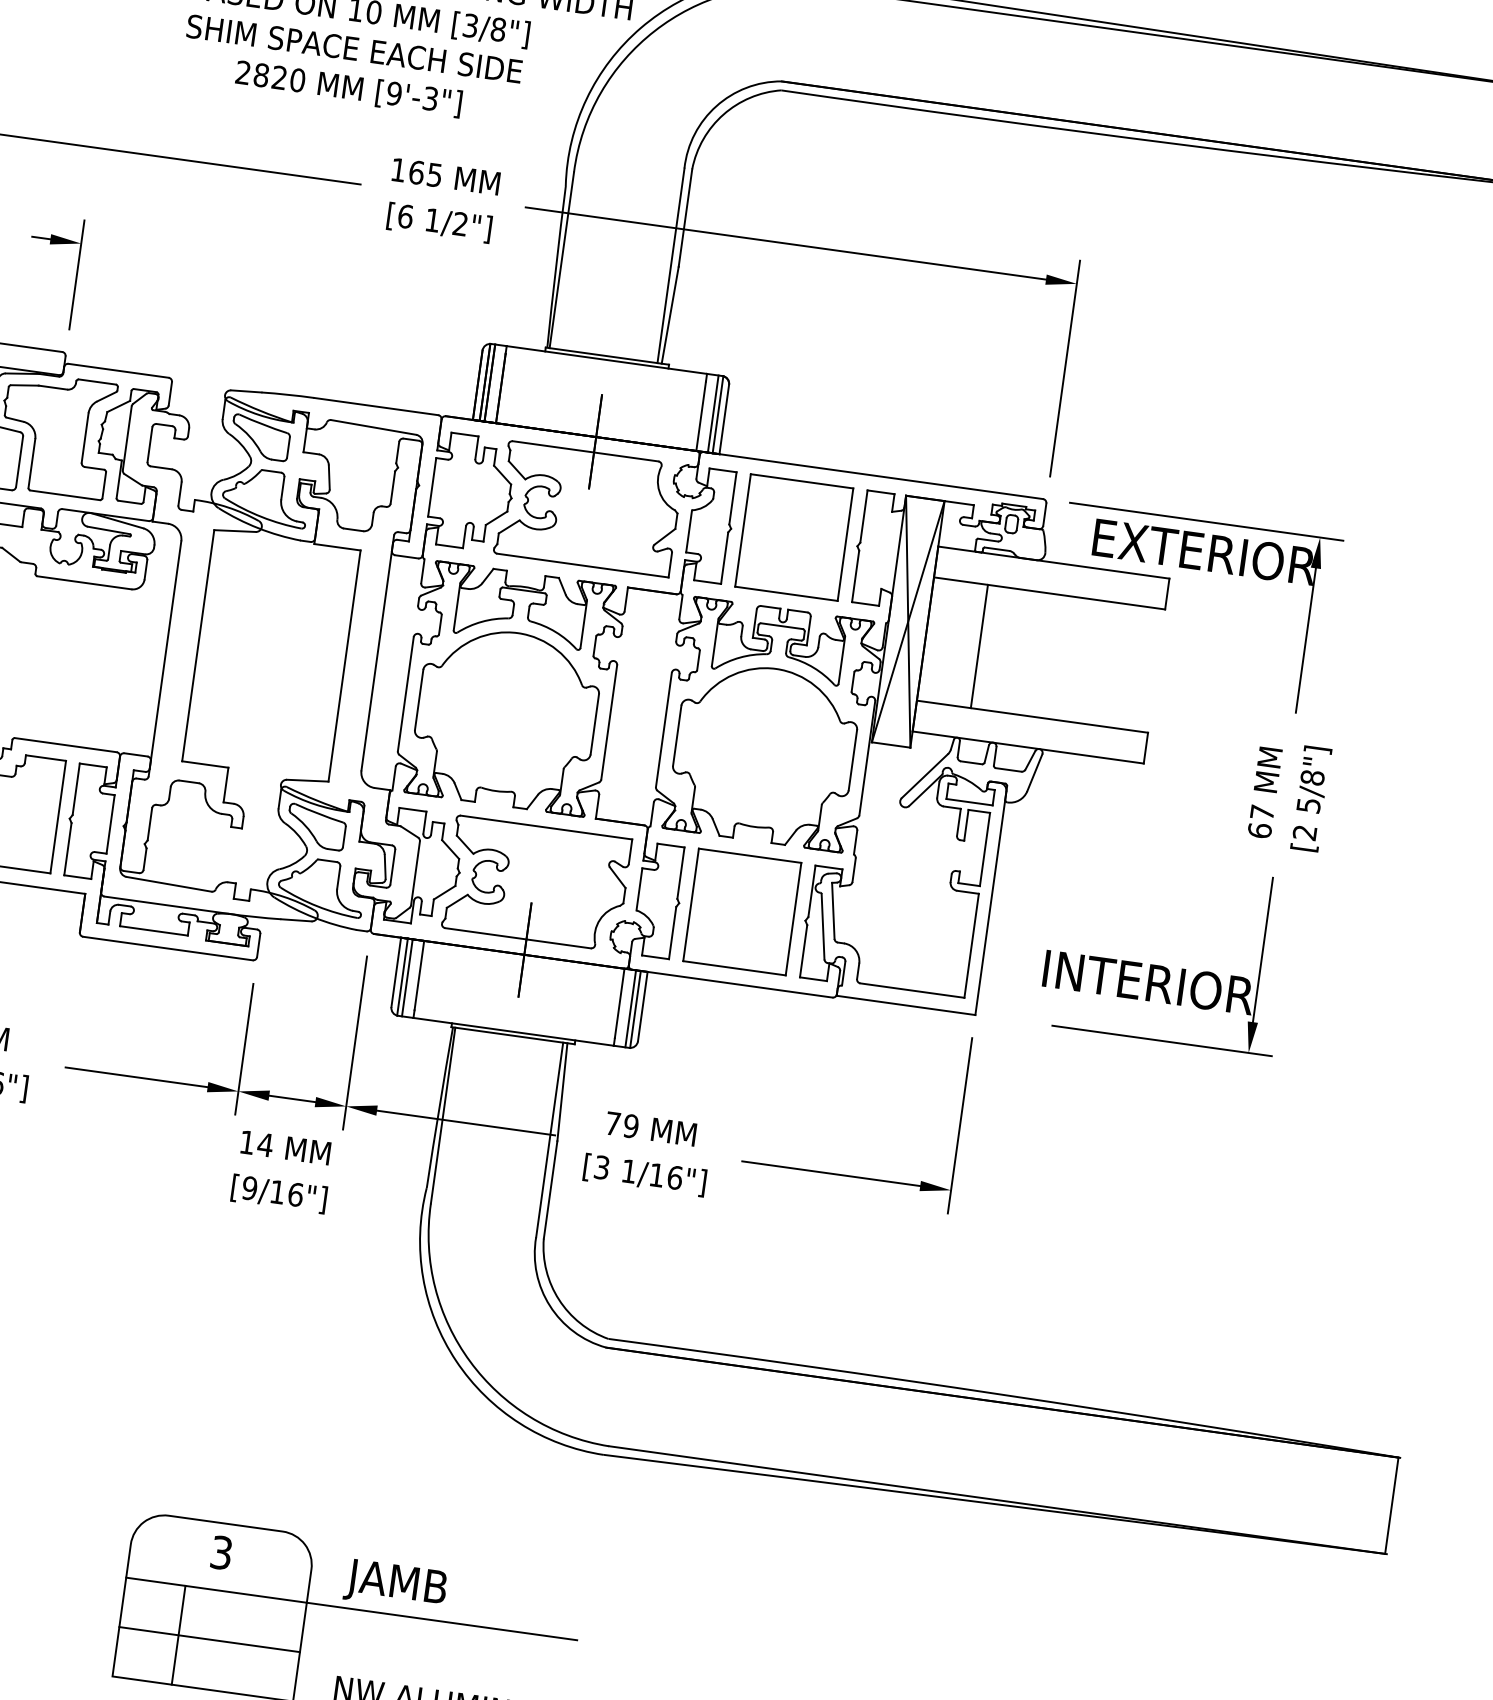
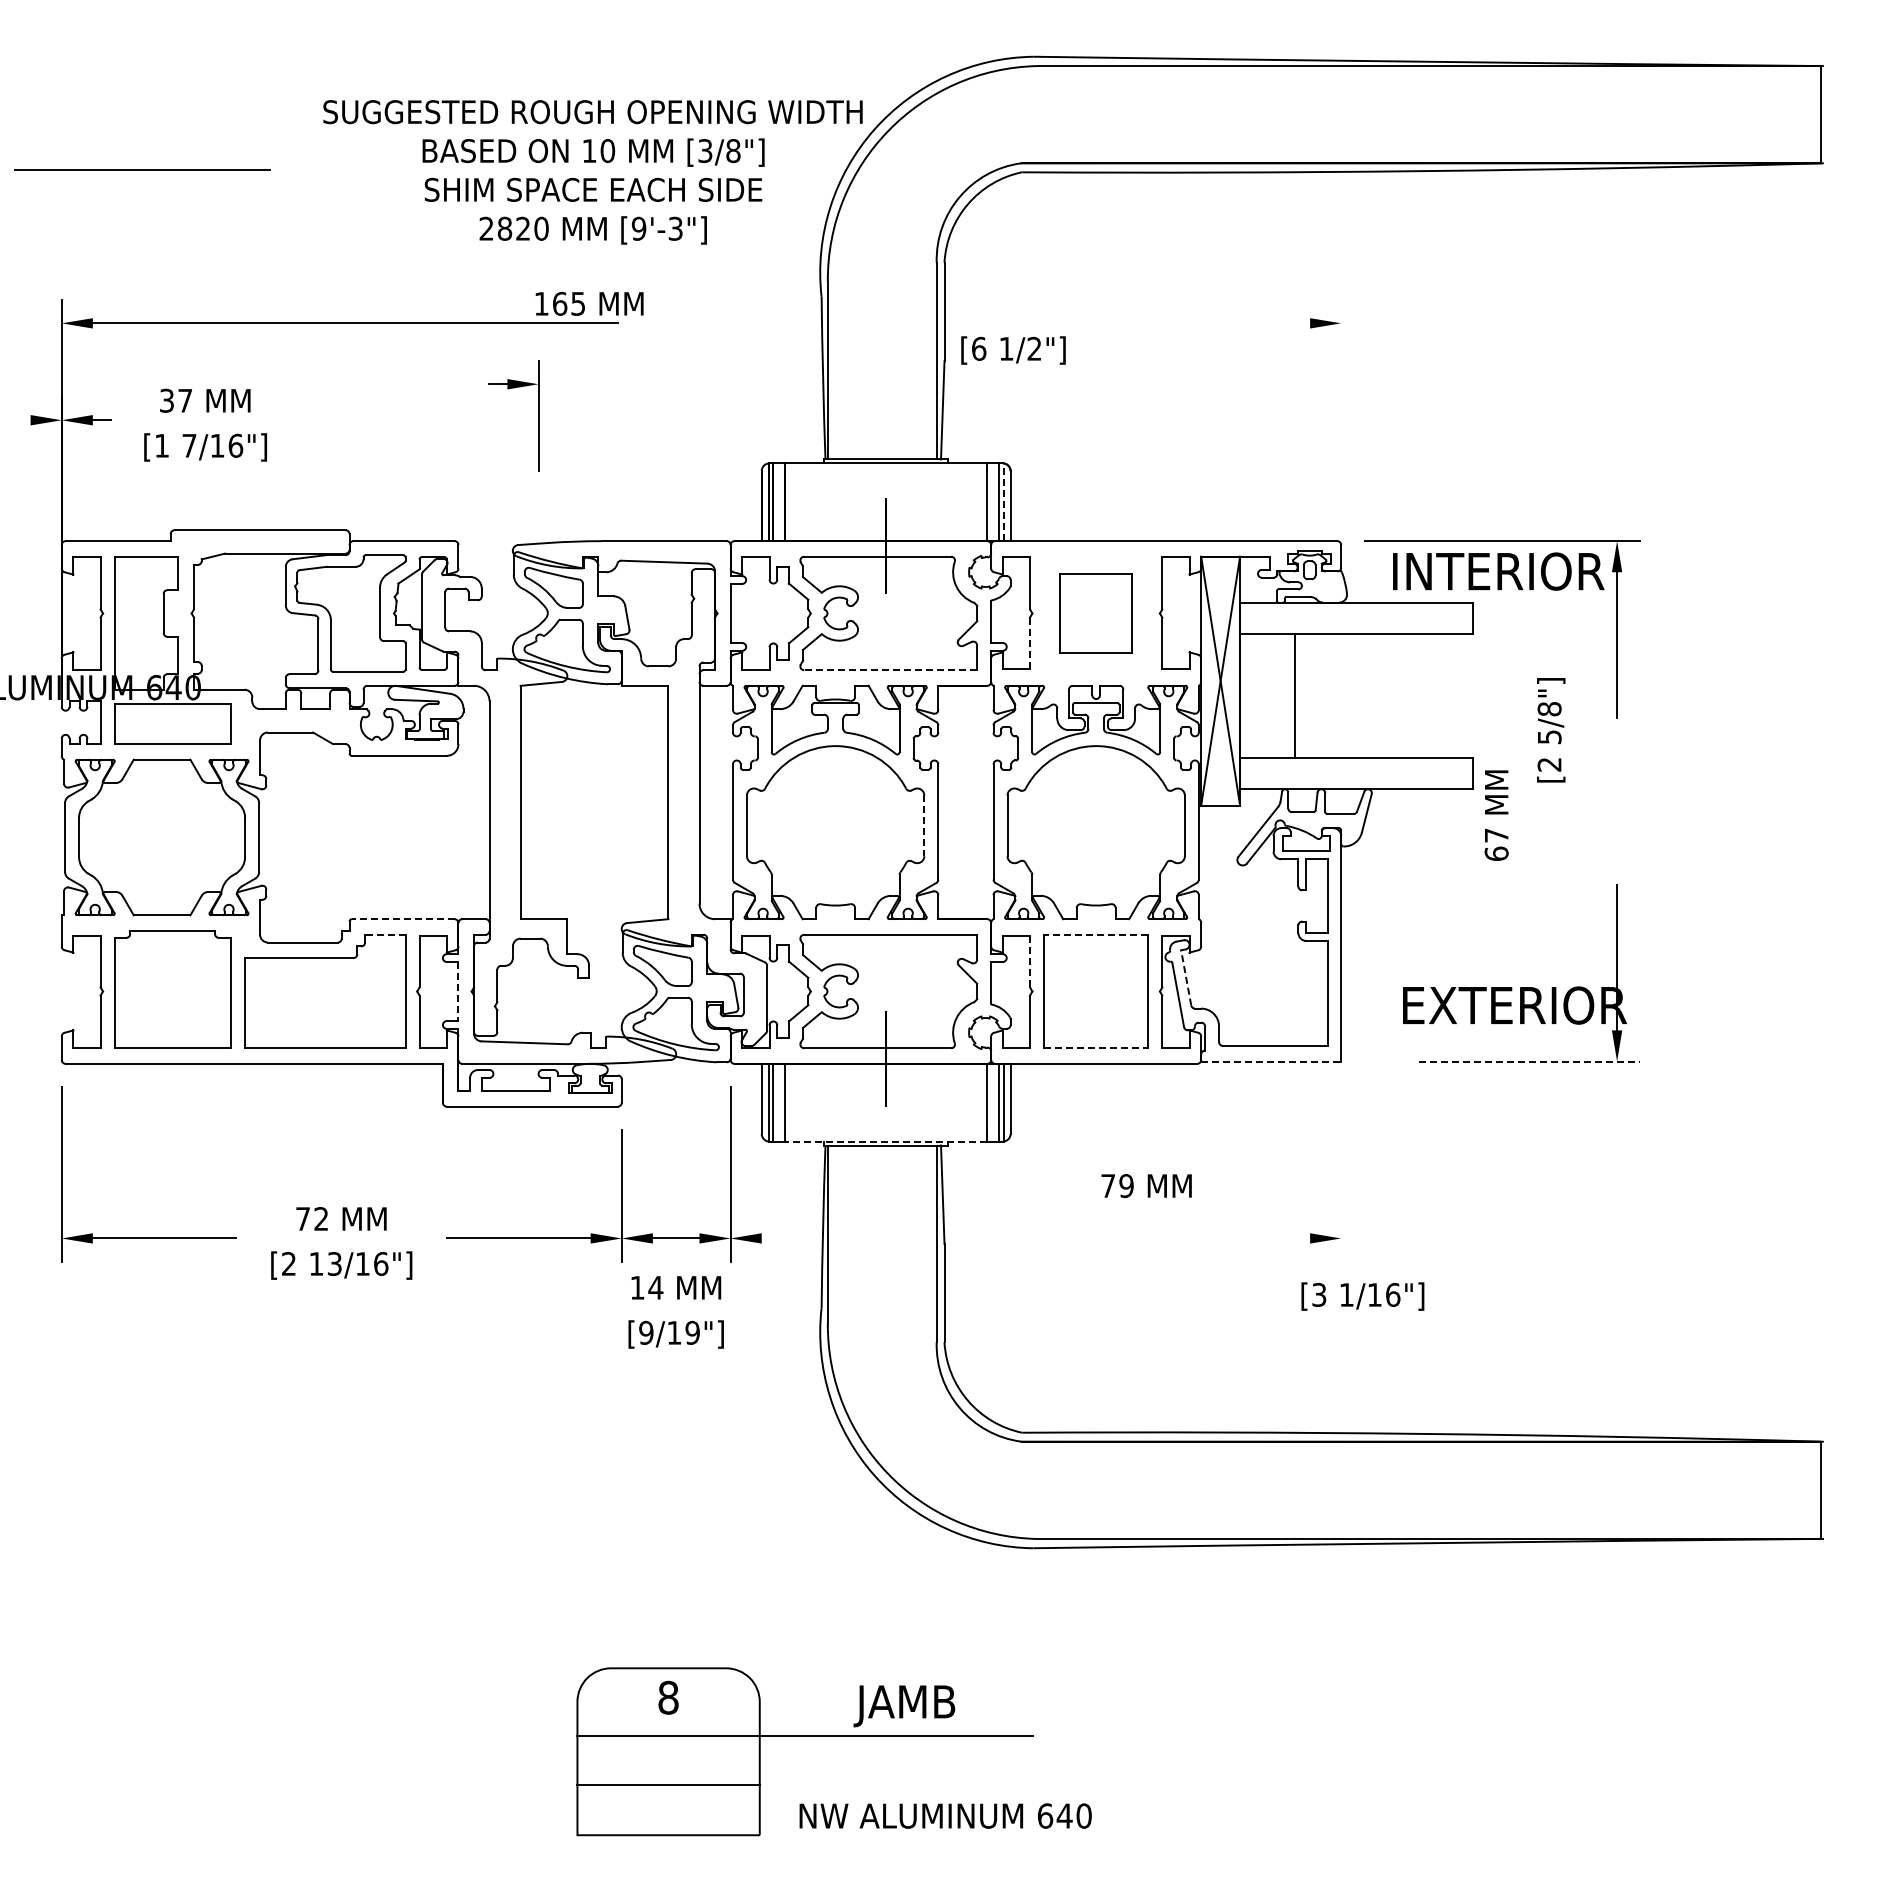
text: (445, 176) -> (589, 303), moved
text: (439, 222) -> (1013, 350), moved
line: (785, 243) -> (1047, 323), removed
part: (76, 274) -> (538, 415), moved
line: (1065, 368) -> (1341, 408), removed
line: (717, 414) -> (1003, 502), solid -> dashed
part: (793, 537) -> (1095, 613), size x0.7
text: (1206, 552) -> (1506, 571), EXTERIOR -> INTERIOR
line: (725, 558) -> (1030, 643), solid -> dashed
line: (582, 565) -> (890, 670), solid -> dashed
line: (594, 724) -> (924, 826), solid -> dashed
line: (65, 745) -> (402, 919), solid -> dashed
line: (45, 757) -> (384, 934), solid -> dashed
text: (1264, 792) -> (1496, 815), moved
text: (1311, 799) -> (1551, 730), moved
line: (110, 824) -> (458, 991), solid -> dashed
line: (750, 855) -> (1096, 934), solid -> dashed
line: (681, 873) -> (1030, 961), solid -> dashed
line: (833, 910) -> (1186, 977), solid -> dashed
line: (734, 968) -> (1096, 1048), solid -> dashed
text: (1156, 983) -> (1516, 1005), INTERIOR -> EXTERIOR
line: (906, 1005) -> (1271, 1061), solid -> dashed
line: (512, 1031) -> (885, 1141), solid -> dashed
line: (1161, 1040) -> (1529, 1061), solid -> dashed
line: (465, 1123) -> (851, 1238), removed
line: (960, 1125) -> (1341, 1172), removed
text: (650, 1128) -> (1146, 1185), moved
line: (831, 1173) -> (1220, 1238), removed
text: (644, 1175) -> (1362, 1296), moved
text: (295, 1194) -> (692, 1332), [9/16"] -> [9/19"]
text: (221, 1552) -> (668, 1697), 3 -> 8
text: (395, 1585) -> (904, 1706), moved
line: (178, 1635) -> (637, 1785), removed

